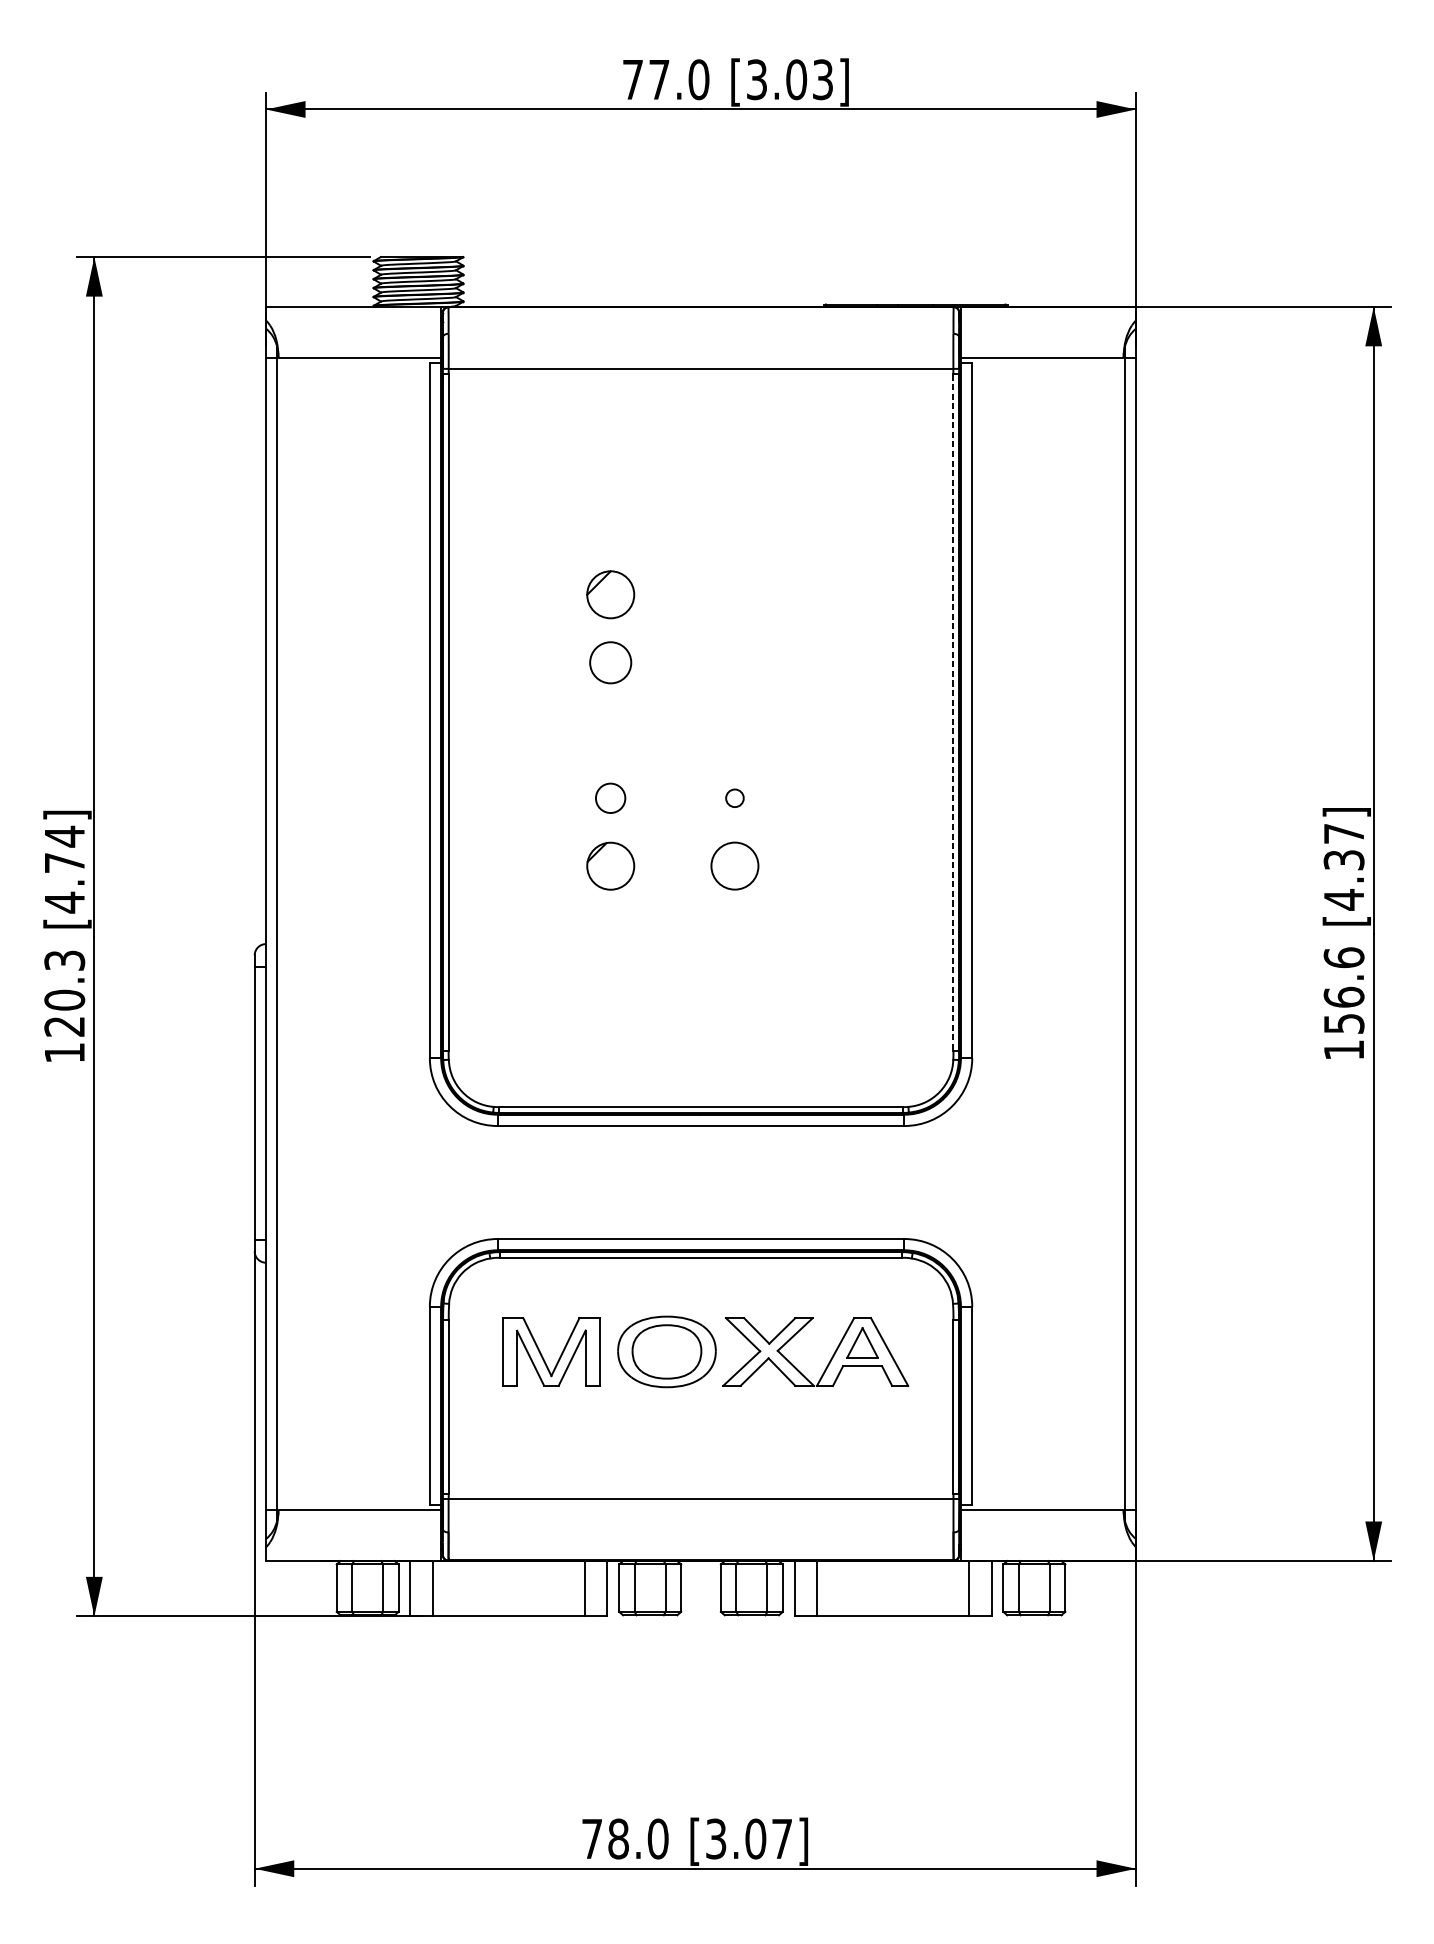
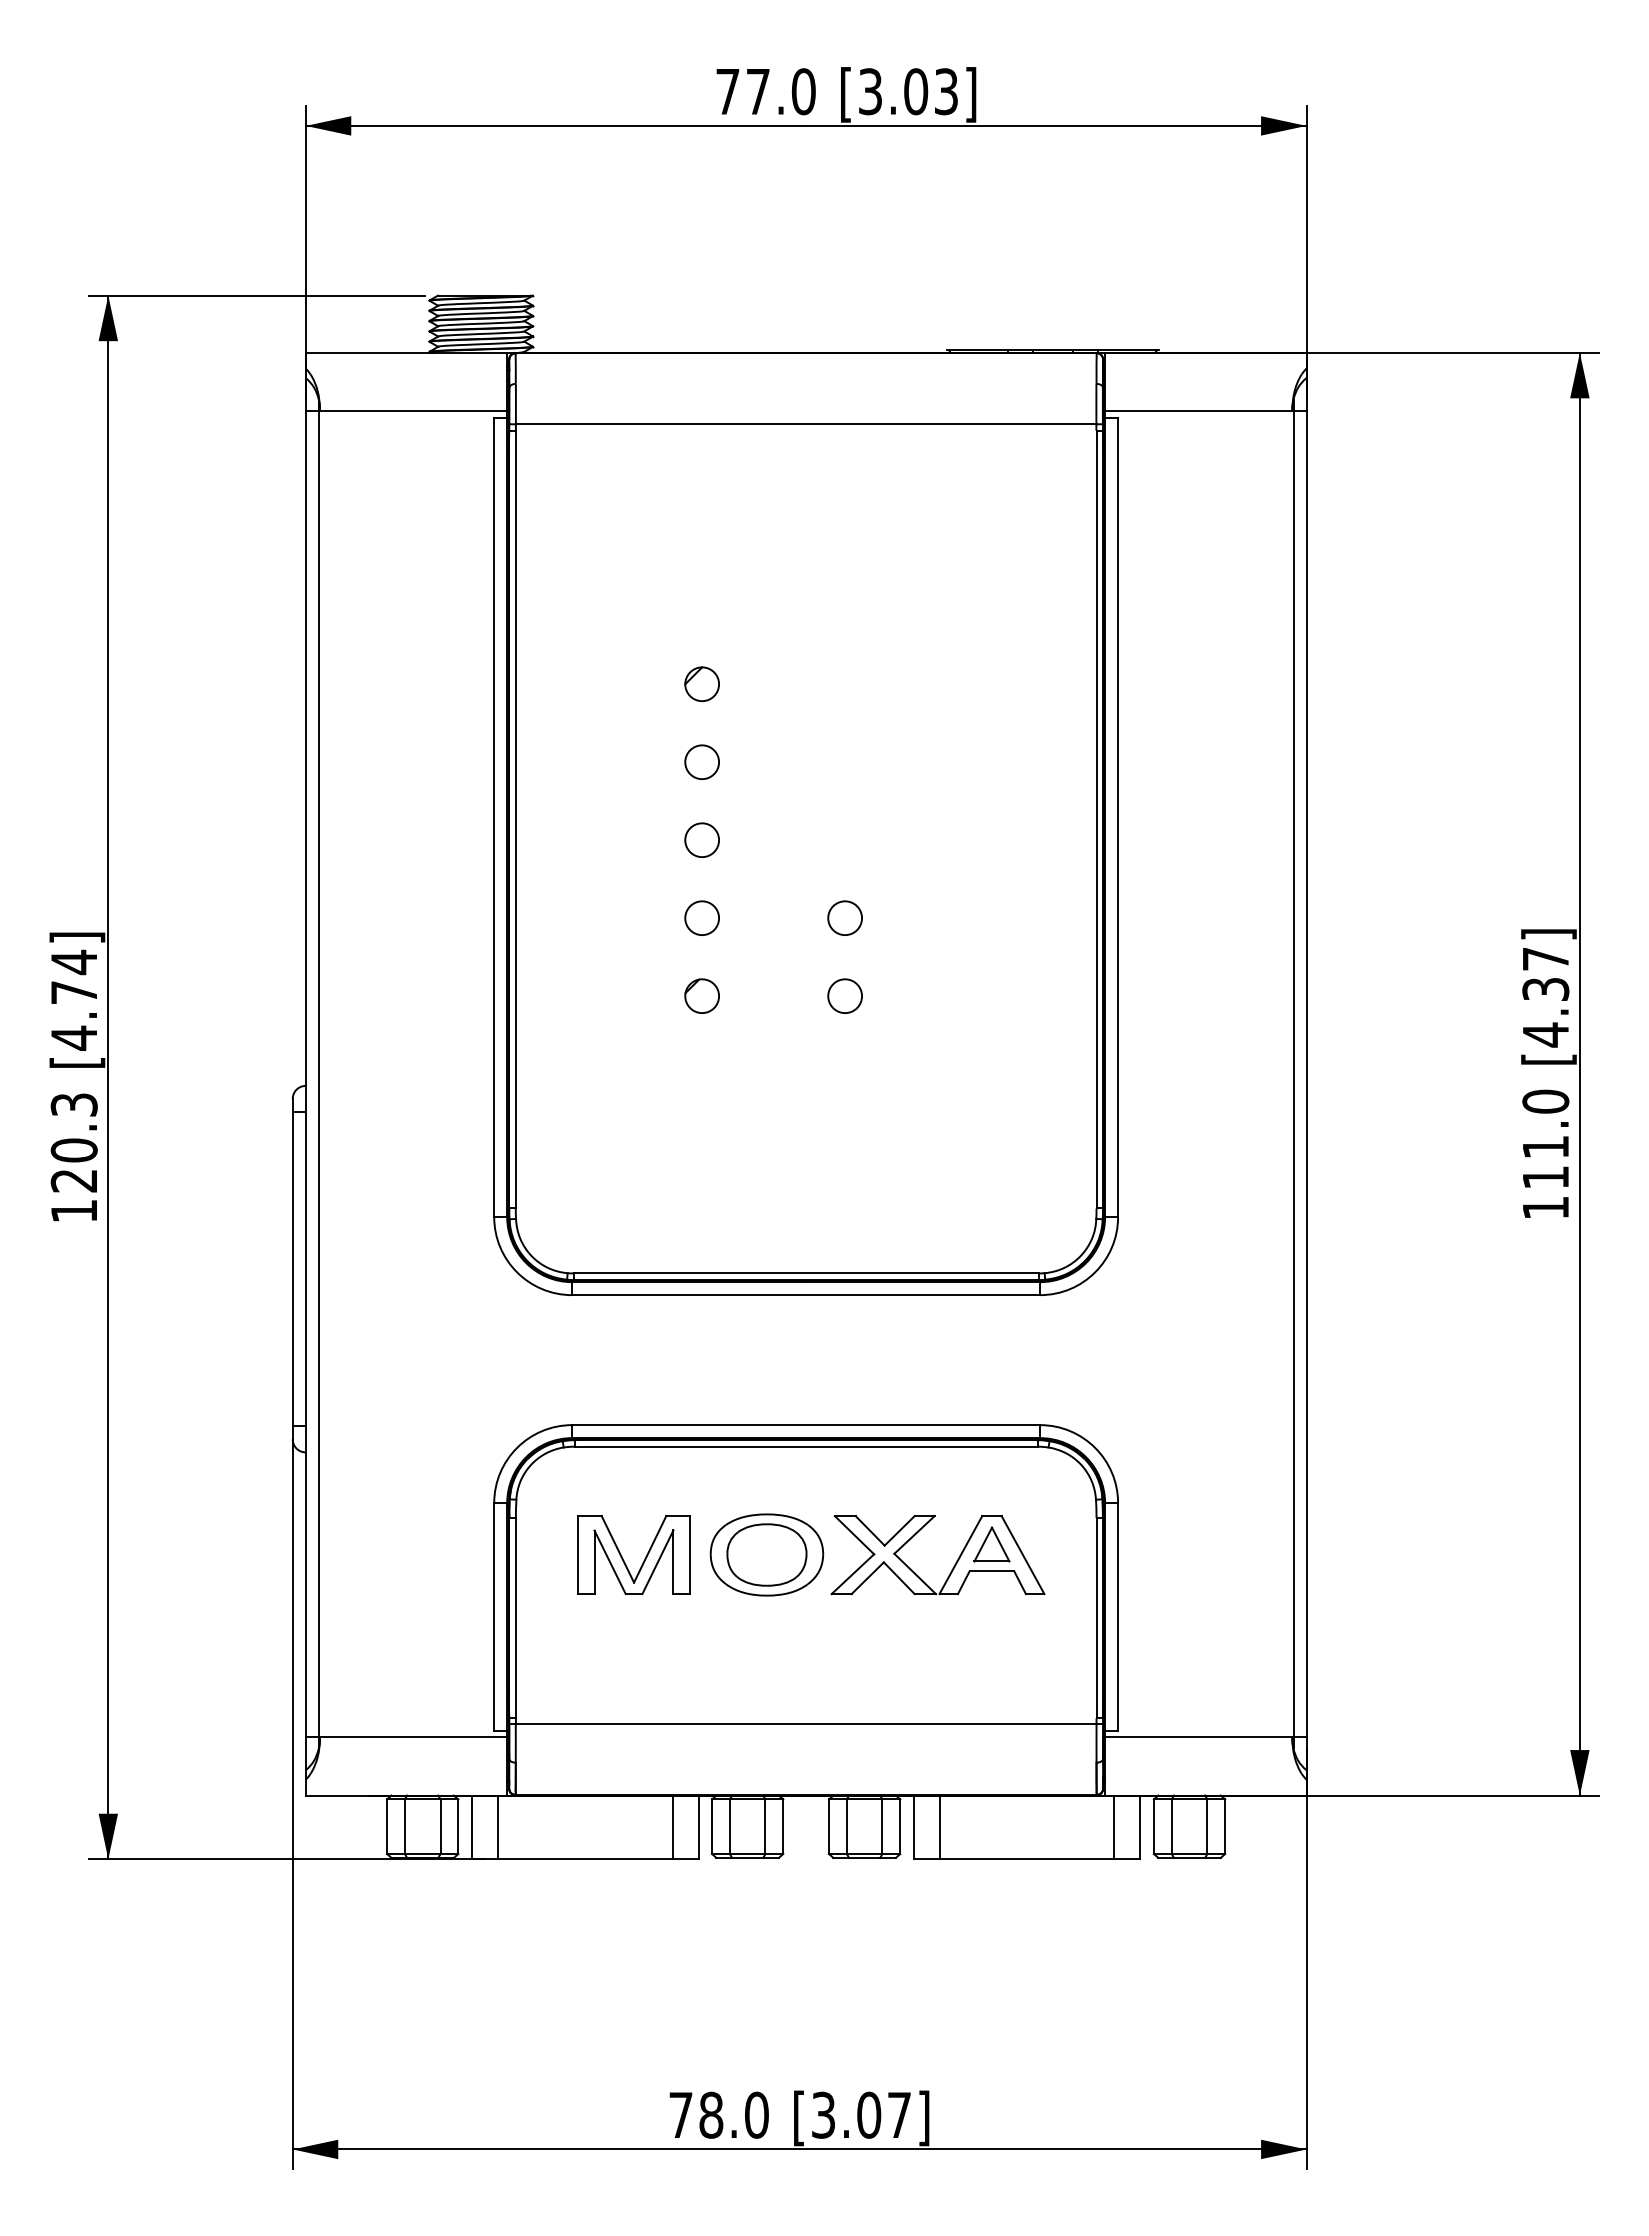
part: (610, 595) -> (701, 684), size x0.62
circle: (610, 662) -> (701, 761), size x0.71
line: (953, 712) -> (1096, 819), dashed -> solid
circle: (610, 729) -> (701, 839), added
circle: (735, 798) -> (845, 918), size x1.67
part: (610, 865) -> (701, 995), size x0.62
circle: (735, 866) -> (845, 996), size x0.62
text: (1343, 989) -> (1545, 1138), 156.6 -> 111.0

